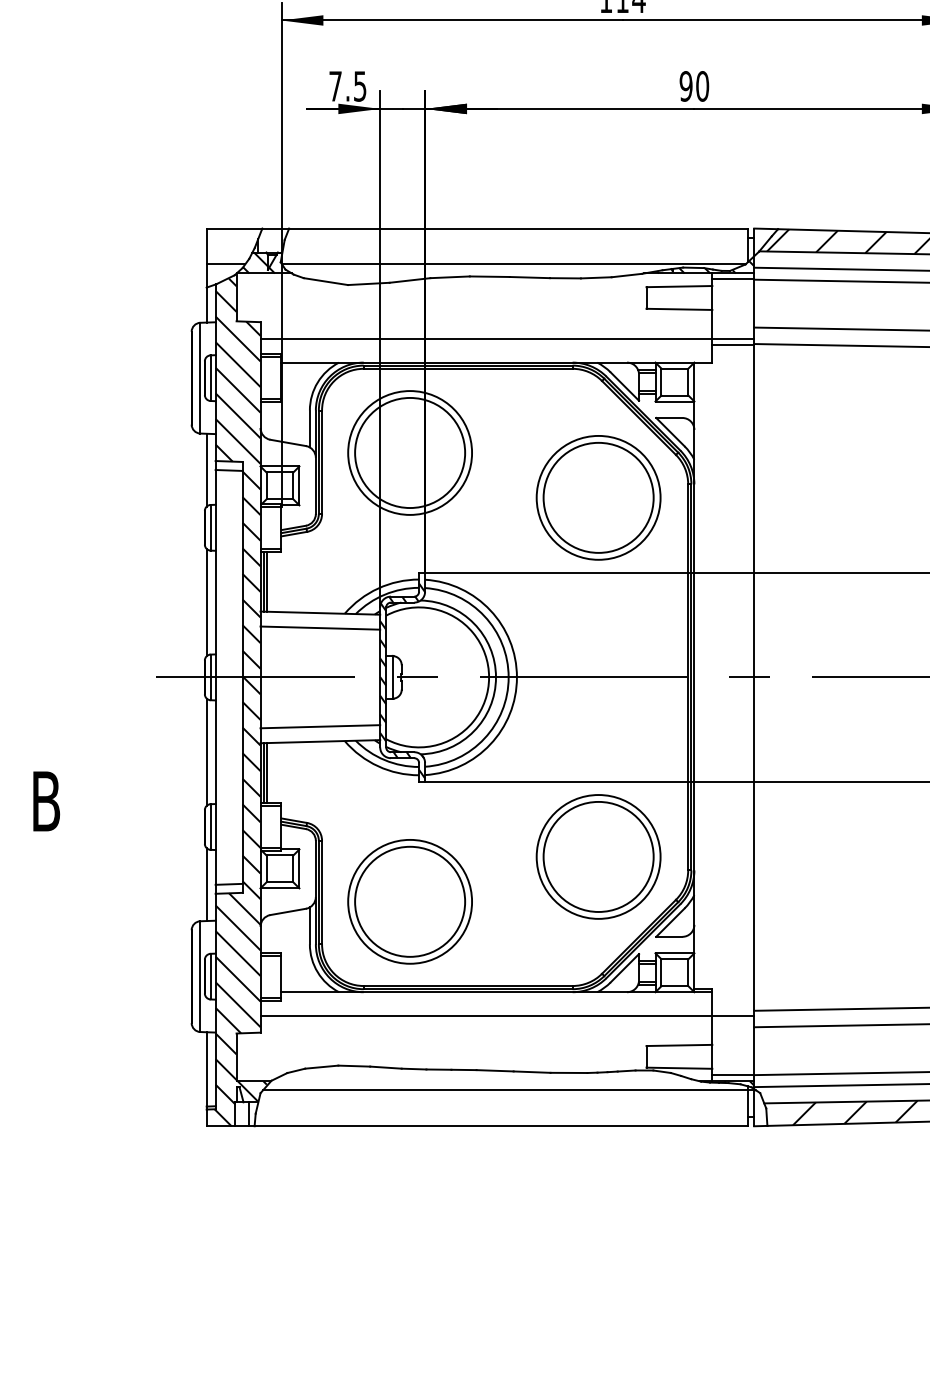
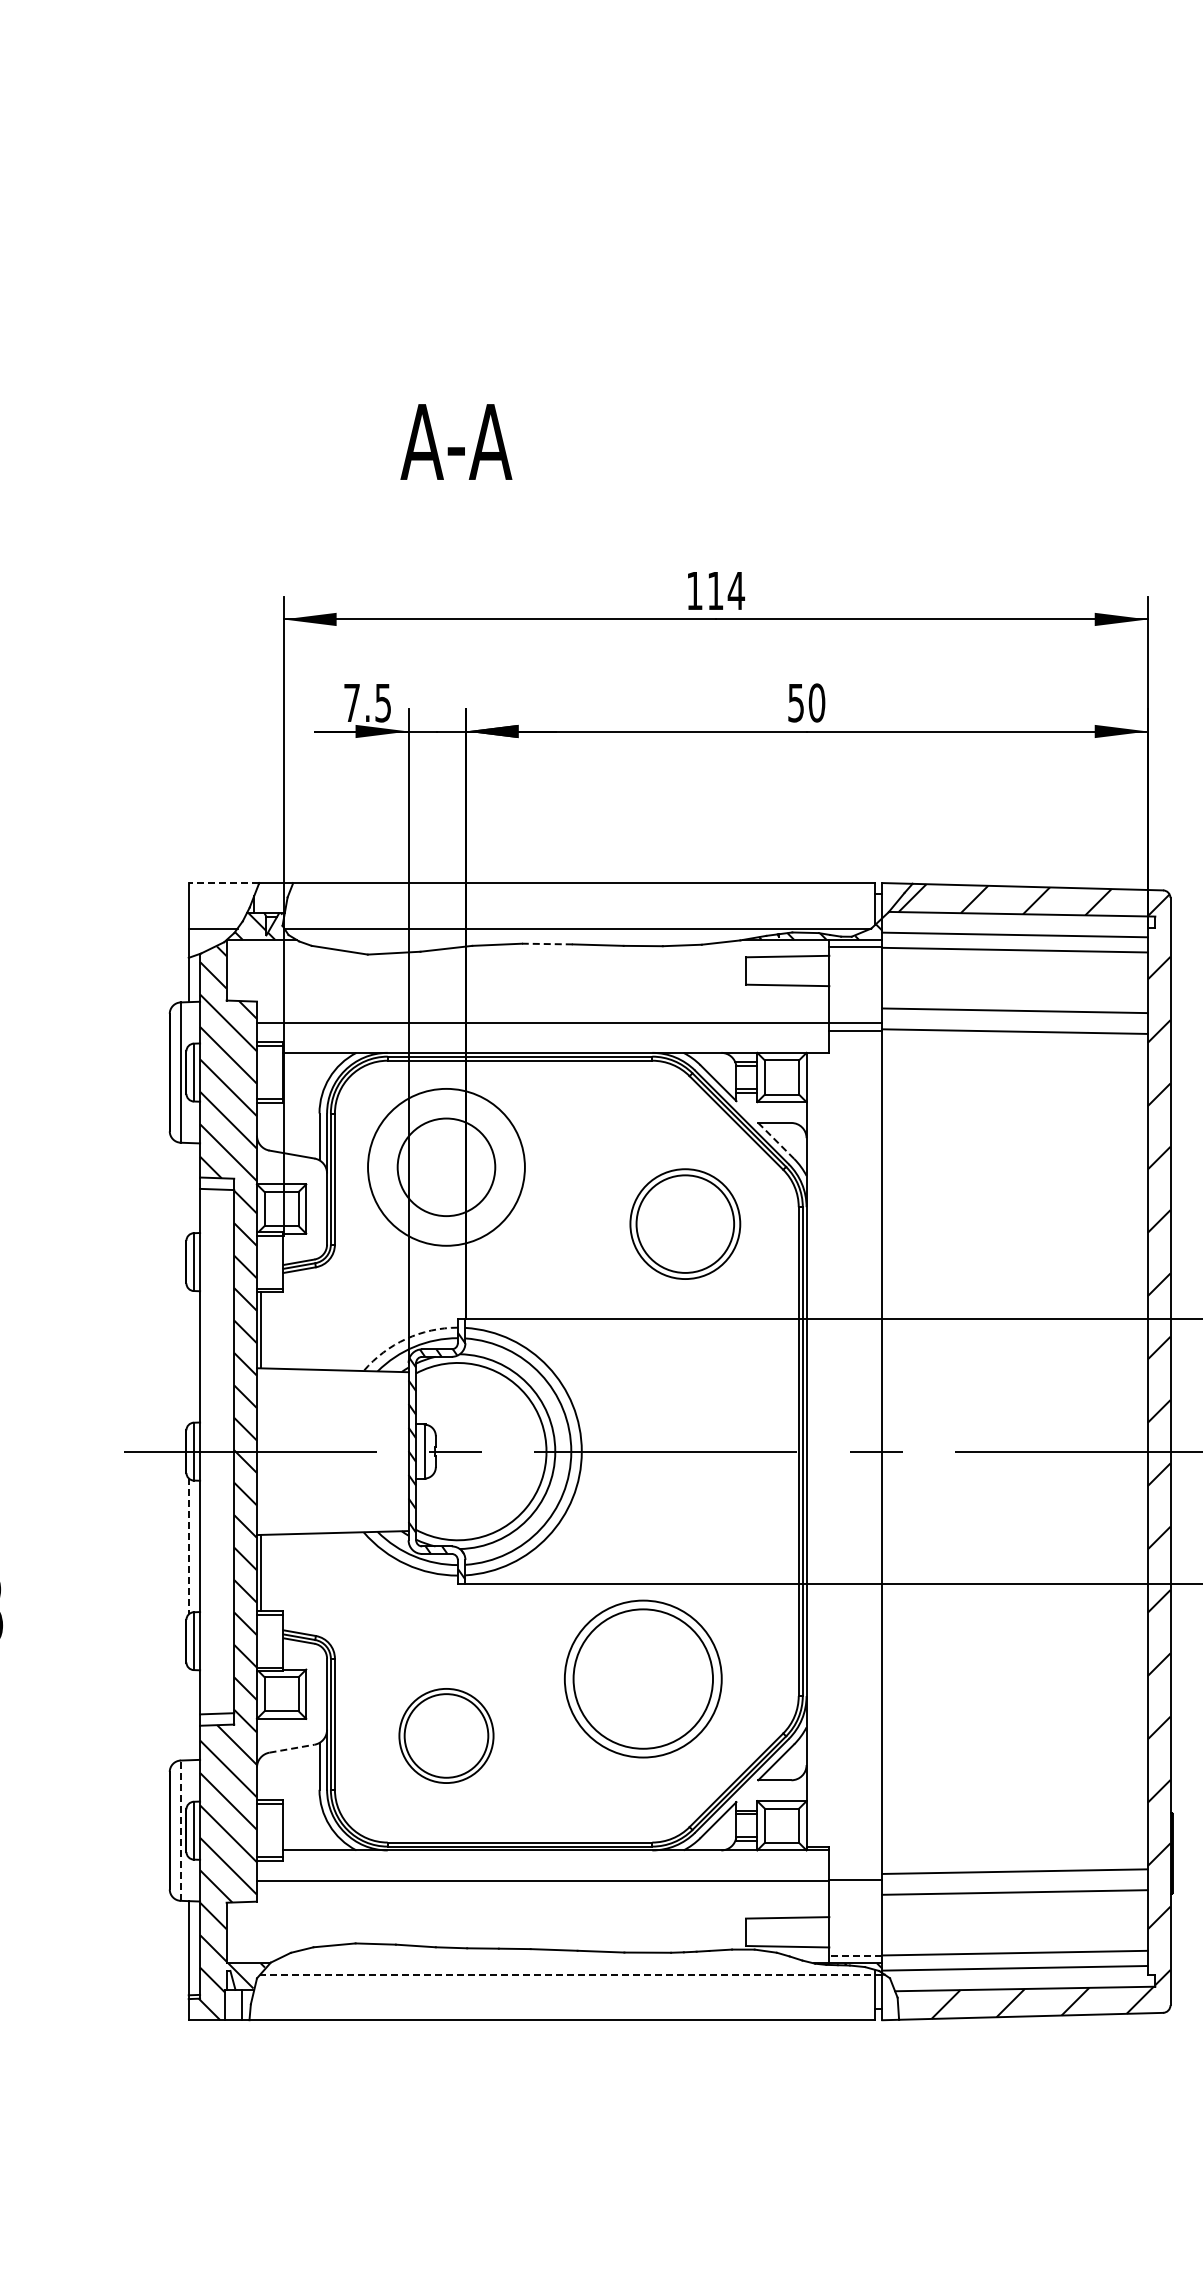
text: (686, 86) -> (796, 702), 90 -> 50
line: (234, 228) -> (223, 883), solid -> dashed
line: (489, 277) -> (546, 944), solid -> dashed
line: (669, 431) -> (775, 1140), solid -> dashed
circle: (410, 453) -> (446, 1167), size x0.7
line: (206, 470) -> (188, 1189), removed
part: (598, 497) -> (685, 1223), size x0.7
line: (266, 581) -> (264, 1330), removed
arc: (378, 588) -> (406, 1339), solid -> dashed
line: (206, 602) -> (188, 1356), removed
line: (320, 628) -> (332, 1389), removed
line: (320, 727) -> (332, 1514), removed
line: (206, 752) -> (188, 1546), solid -> dashed
line: (266, 772) -> (264, 1572), removed
part: (598, 856) -> (643, 1678), moved
line: (206, 884) -> (188, 1713), removed
part: (410, 901) -> (446, 1735), size x0.6
line: (288, 911) -> (292, 1748), solid -> dashed
line: (200, 976) -> (180, 1830), solid -> dashed
line: (733, 1075) -> (855, 1955), solid -> dashed
line: (508, 1090) -> (570, 1974), solid -> dashed

